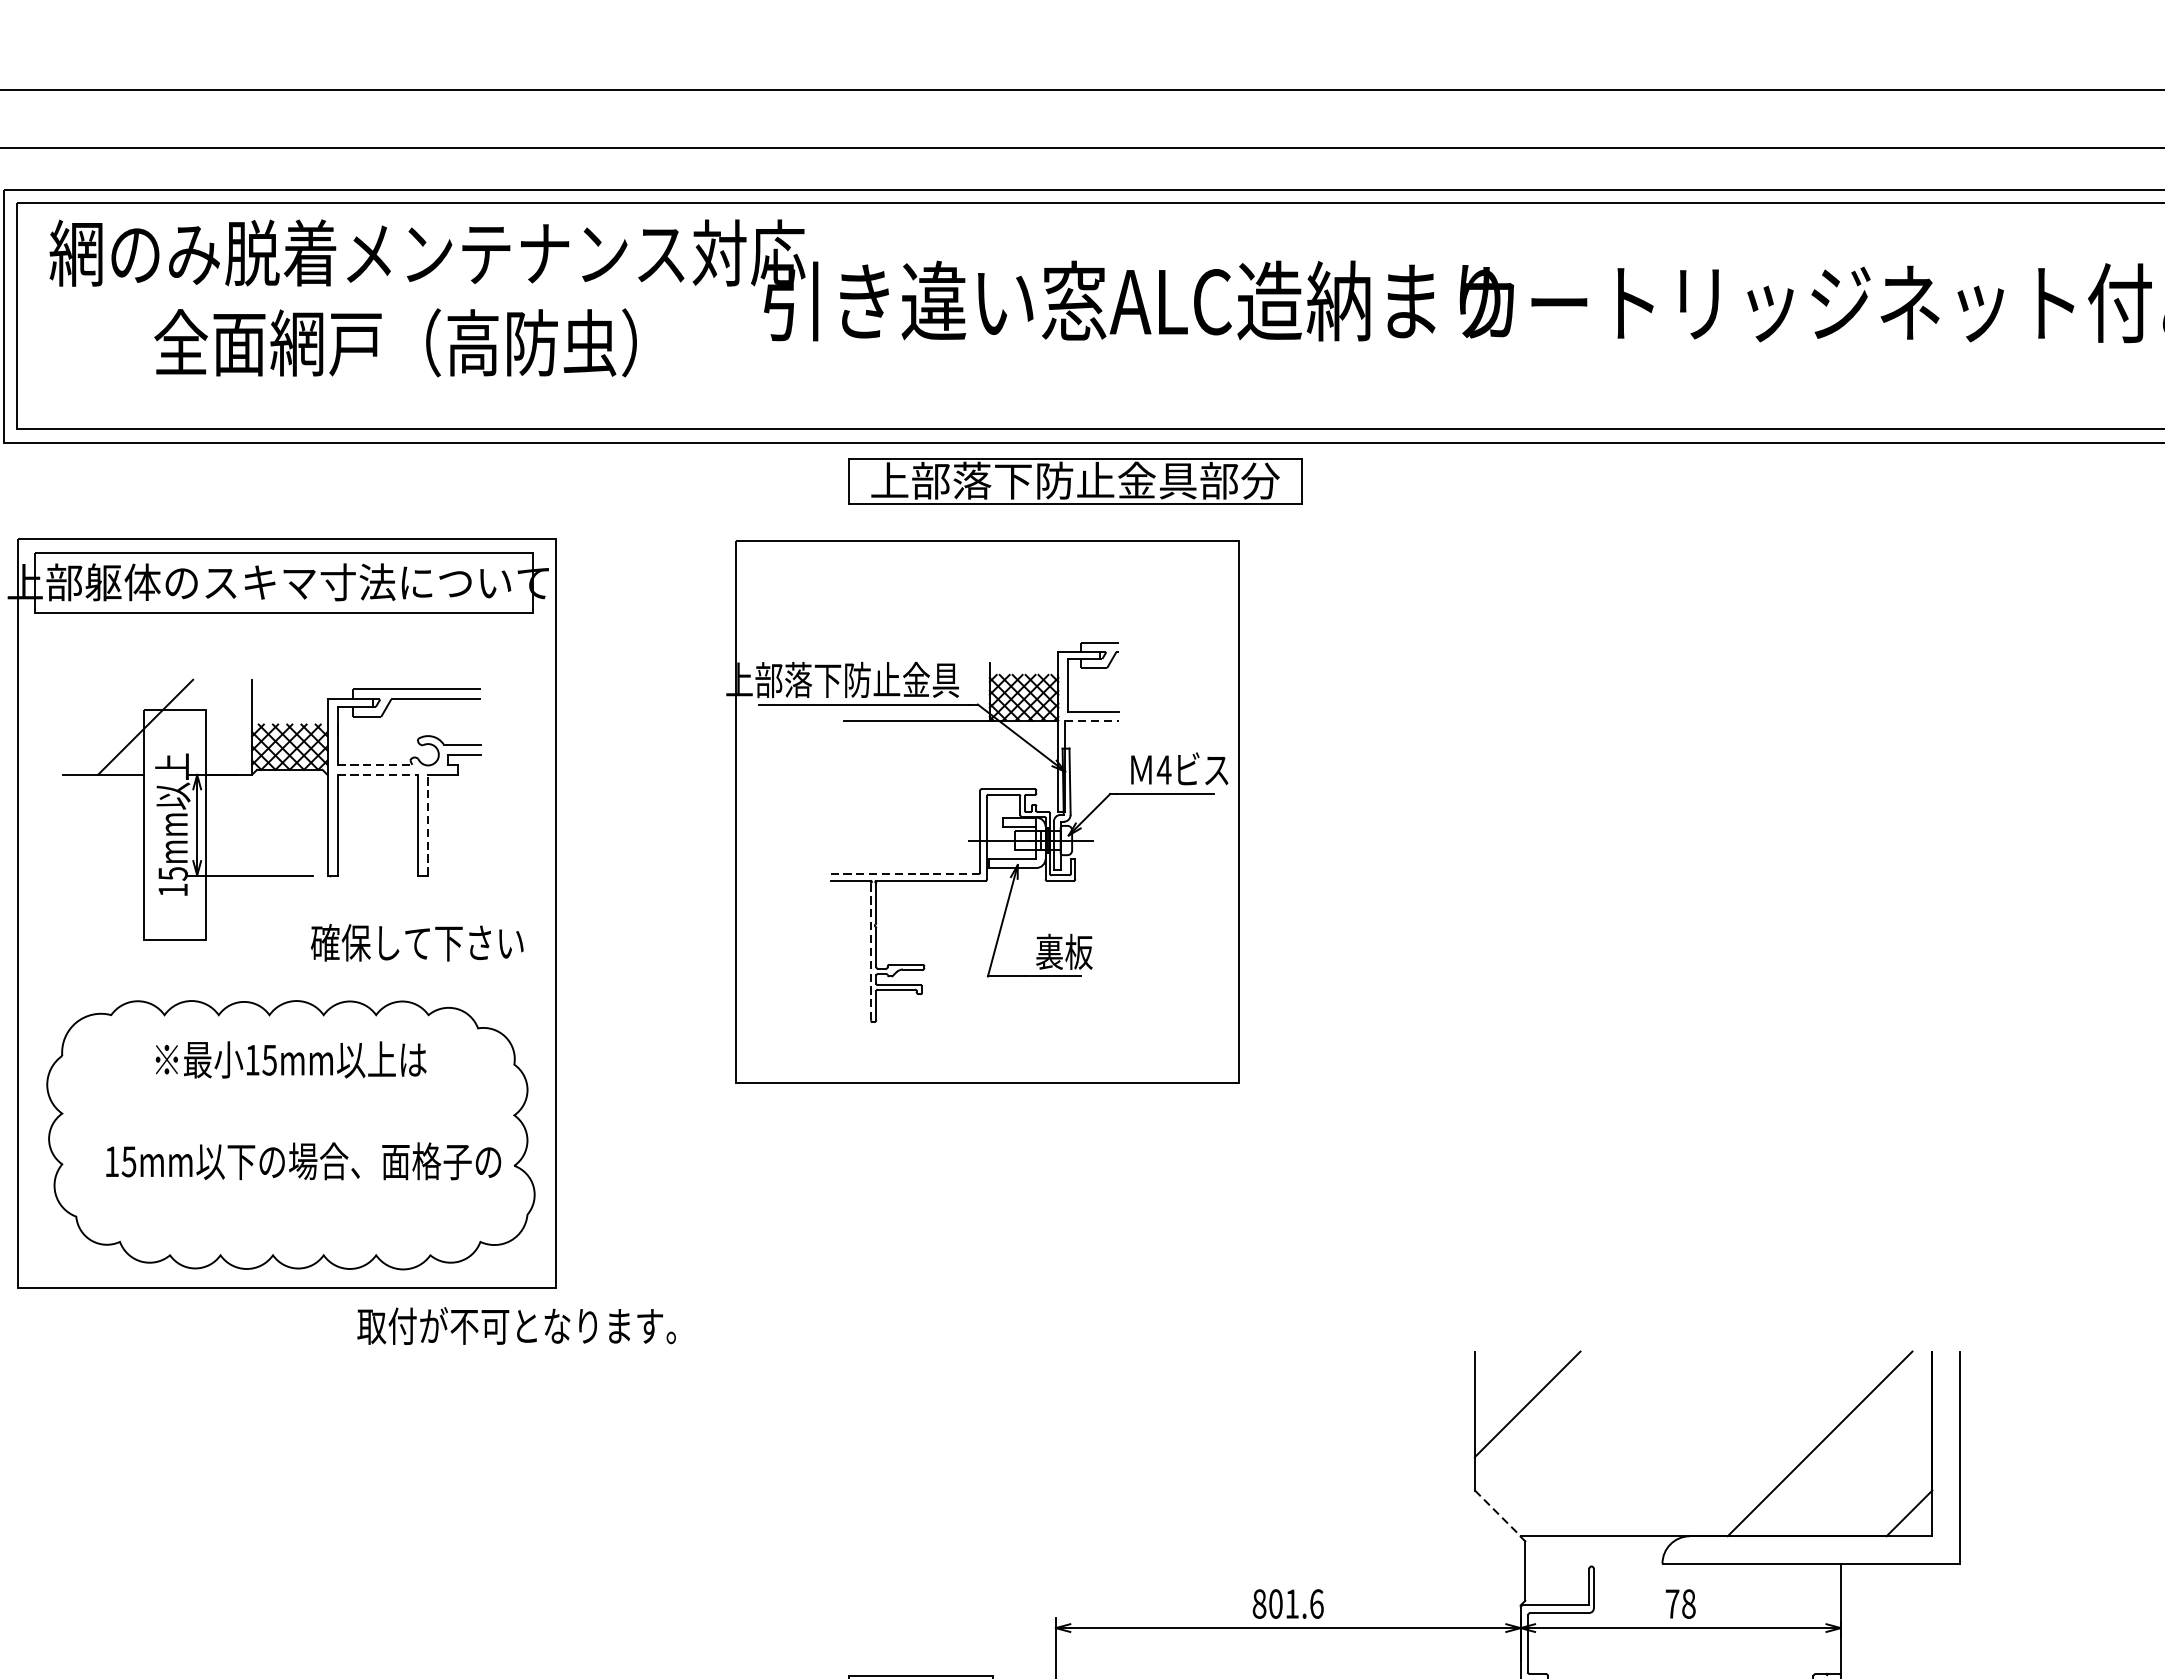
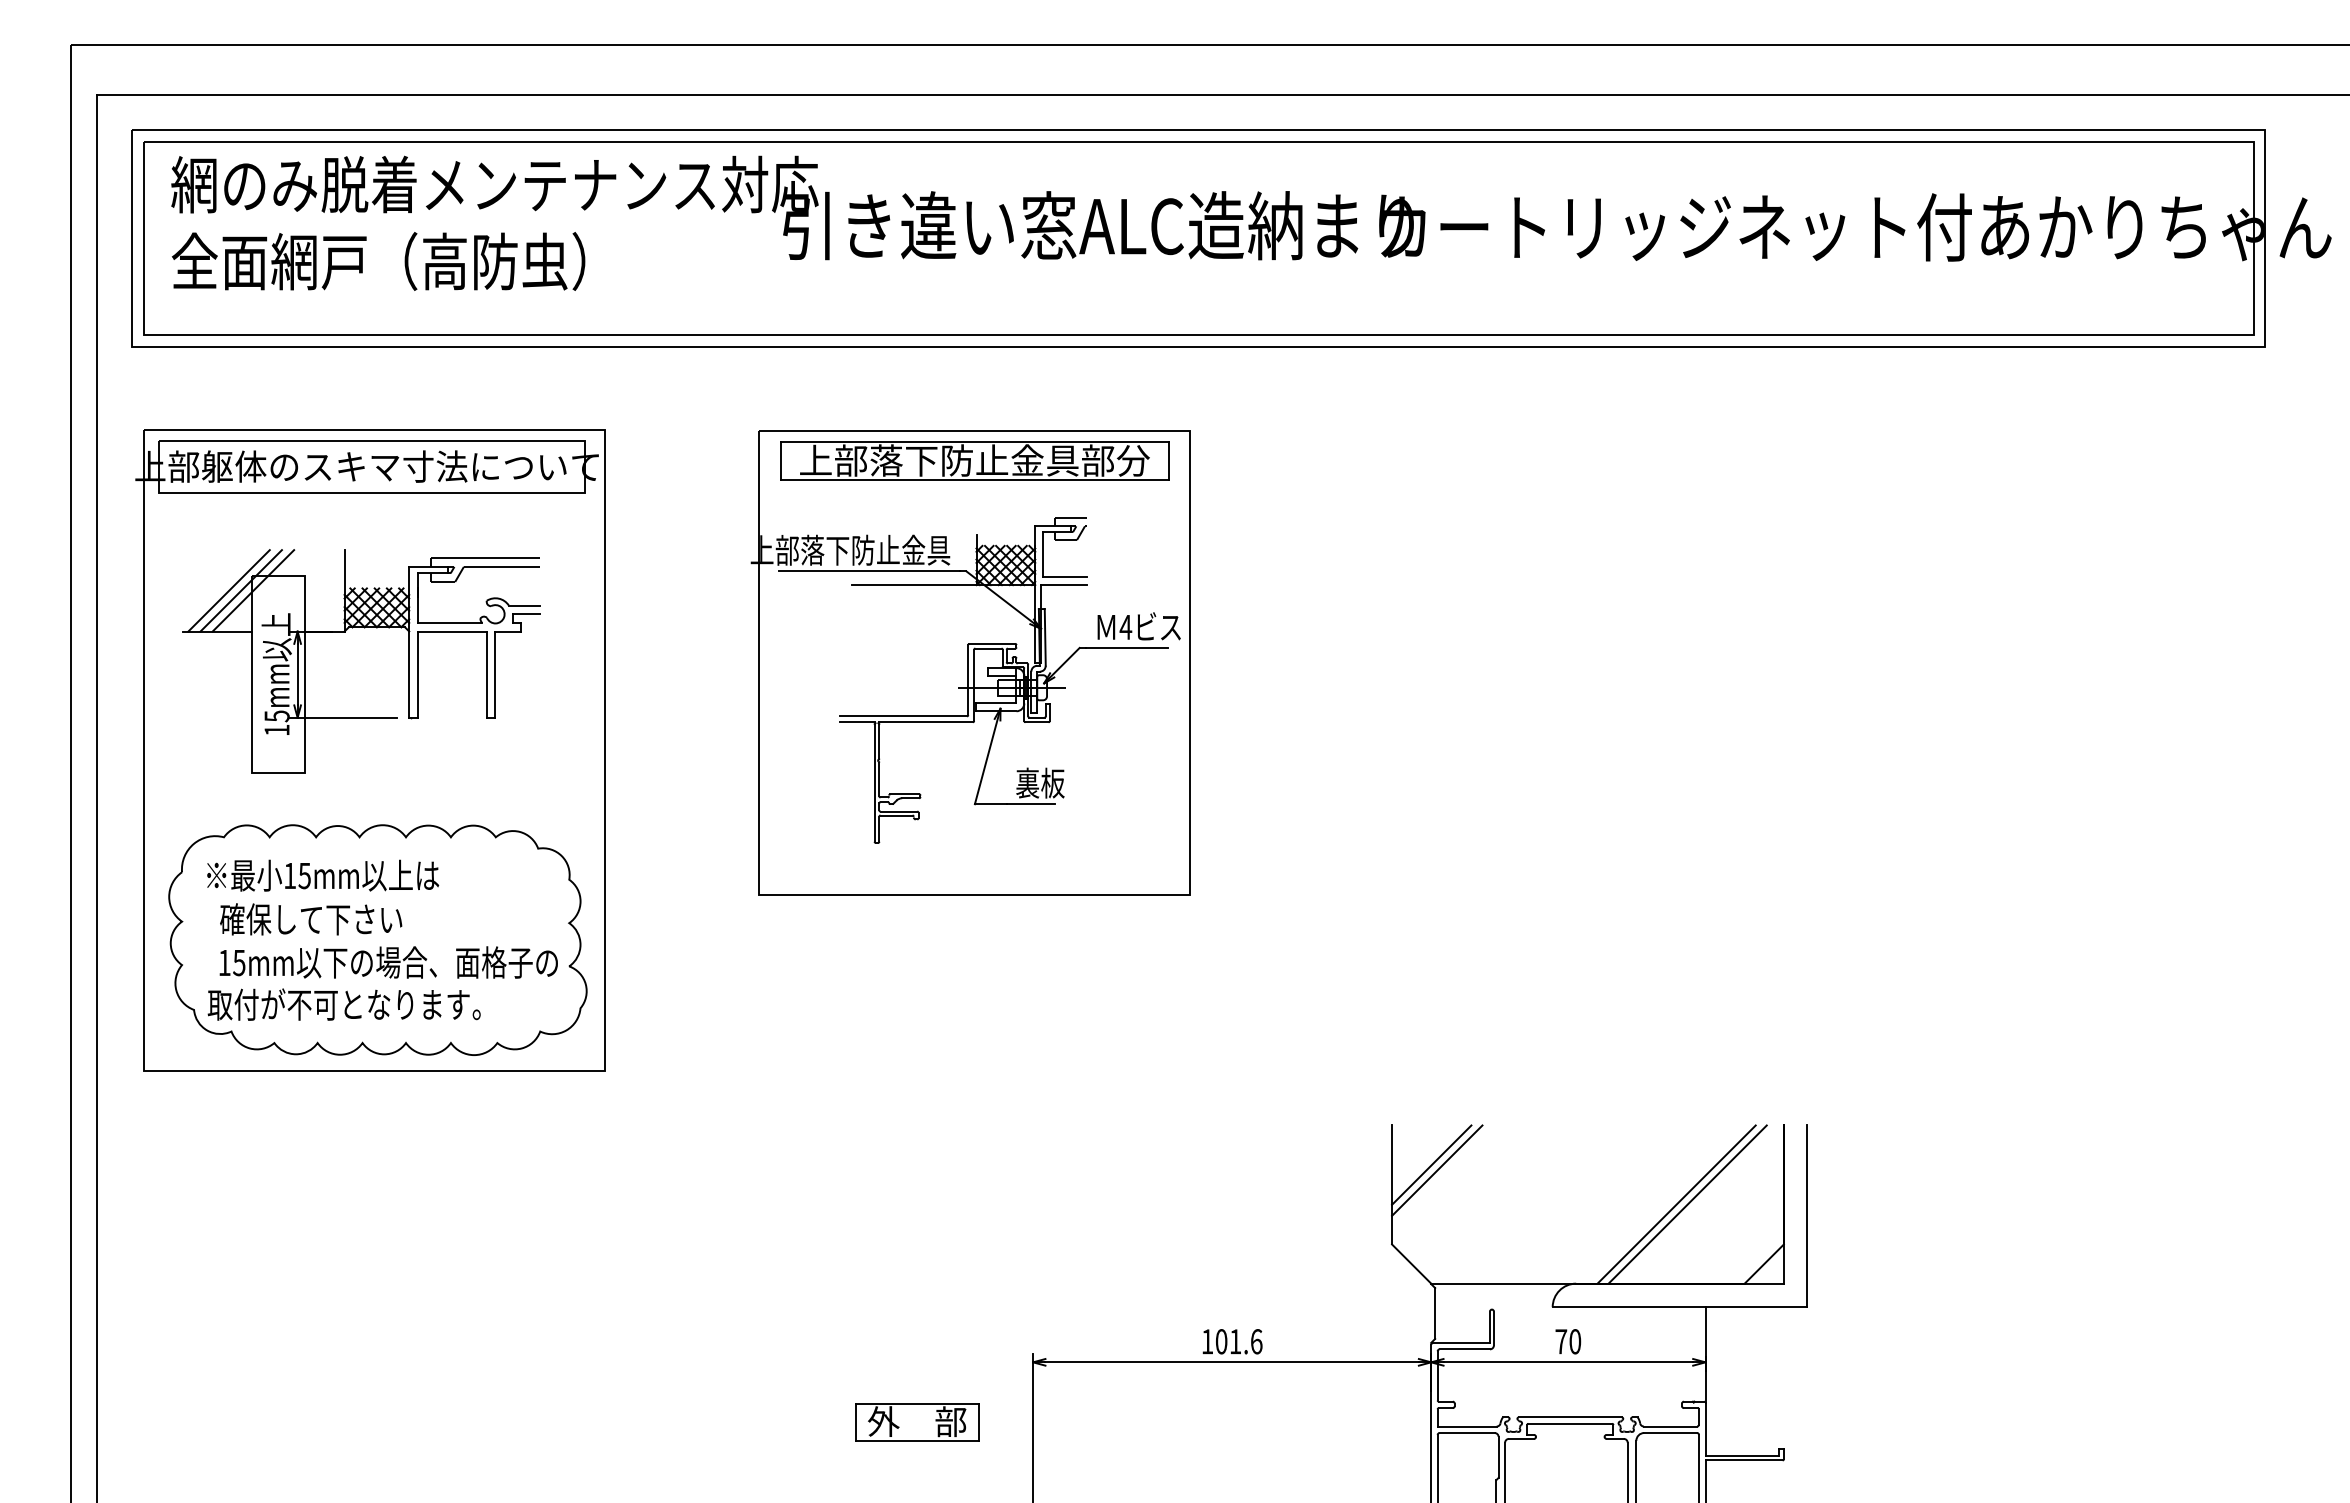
text: (395, 342) -> (378, 261), moved
part: (1075, 480) -> (974, 460), moved
line: (1092, 721) -> (1064, 585), dashed -> solid
line: (116, 726) -> (228, 590), added
line: (130, 726) -> (240, 590), added
line: (375, 764) -> (450, 622), dashed -> solid
line: (378, 774) -> (452, 631), dashed -> solid
line: (428, 825) -> (495, 674), dashed -> solid
line: (905, 874) -> (904, 716), dashed -> solid
text: (417, 942) -> (311, 919), moved
line: (870, 952) -> (874, 783), dashed -> solid
text: (291, 1059) -> (323, 875), moved
text: (515, 1325) -> (343, 1004), moved
line: (1520, 1397) -> (1431, 1164), added
line: (1807, 1443) -> (1676, 1204), added
line: (1497, 1513) -> (1411, 1264), dashed -> solid
text: (1259, 1603) -> (1207, 1341), 801.6 -> 101.6
text: (1689, 1604) -> (1575, 1342), 78 -> 70

